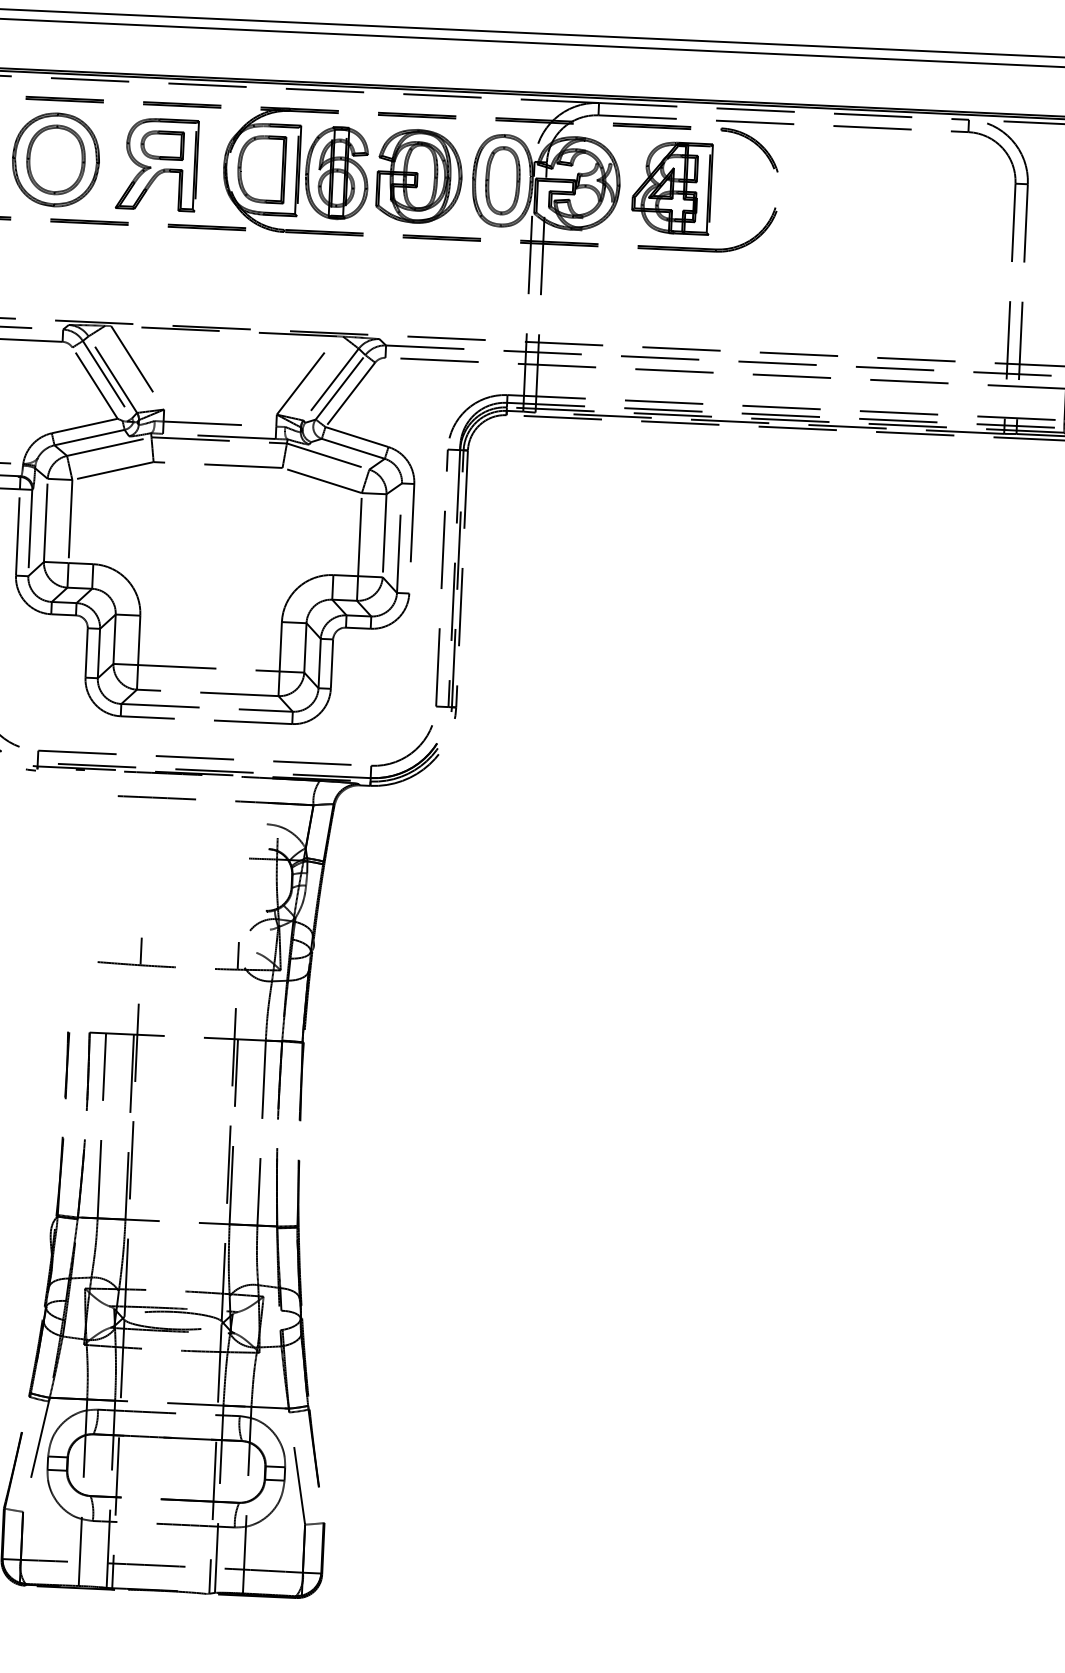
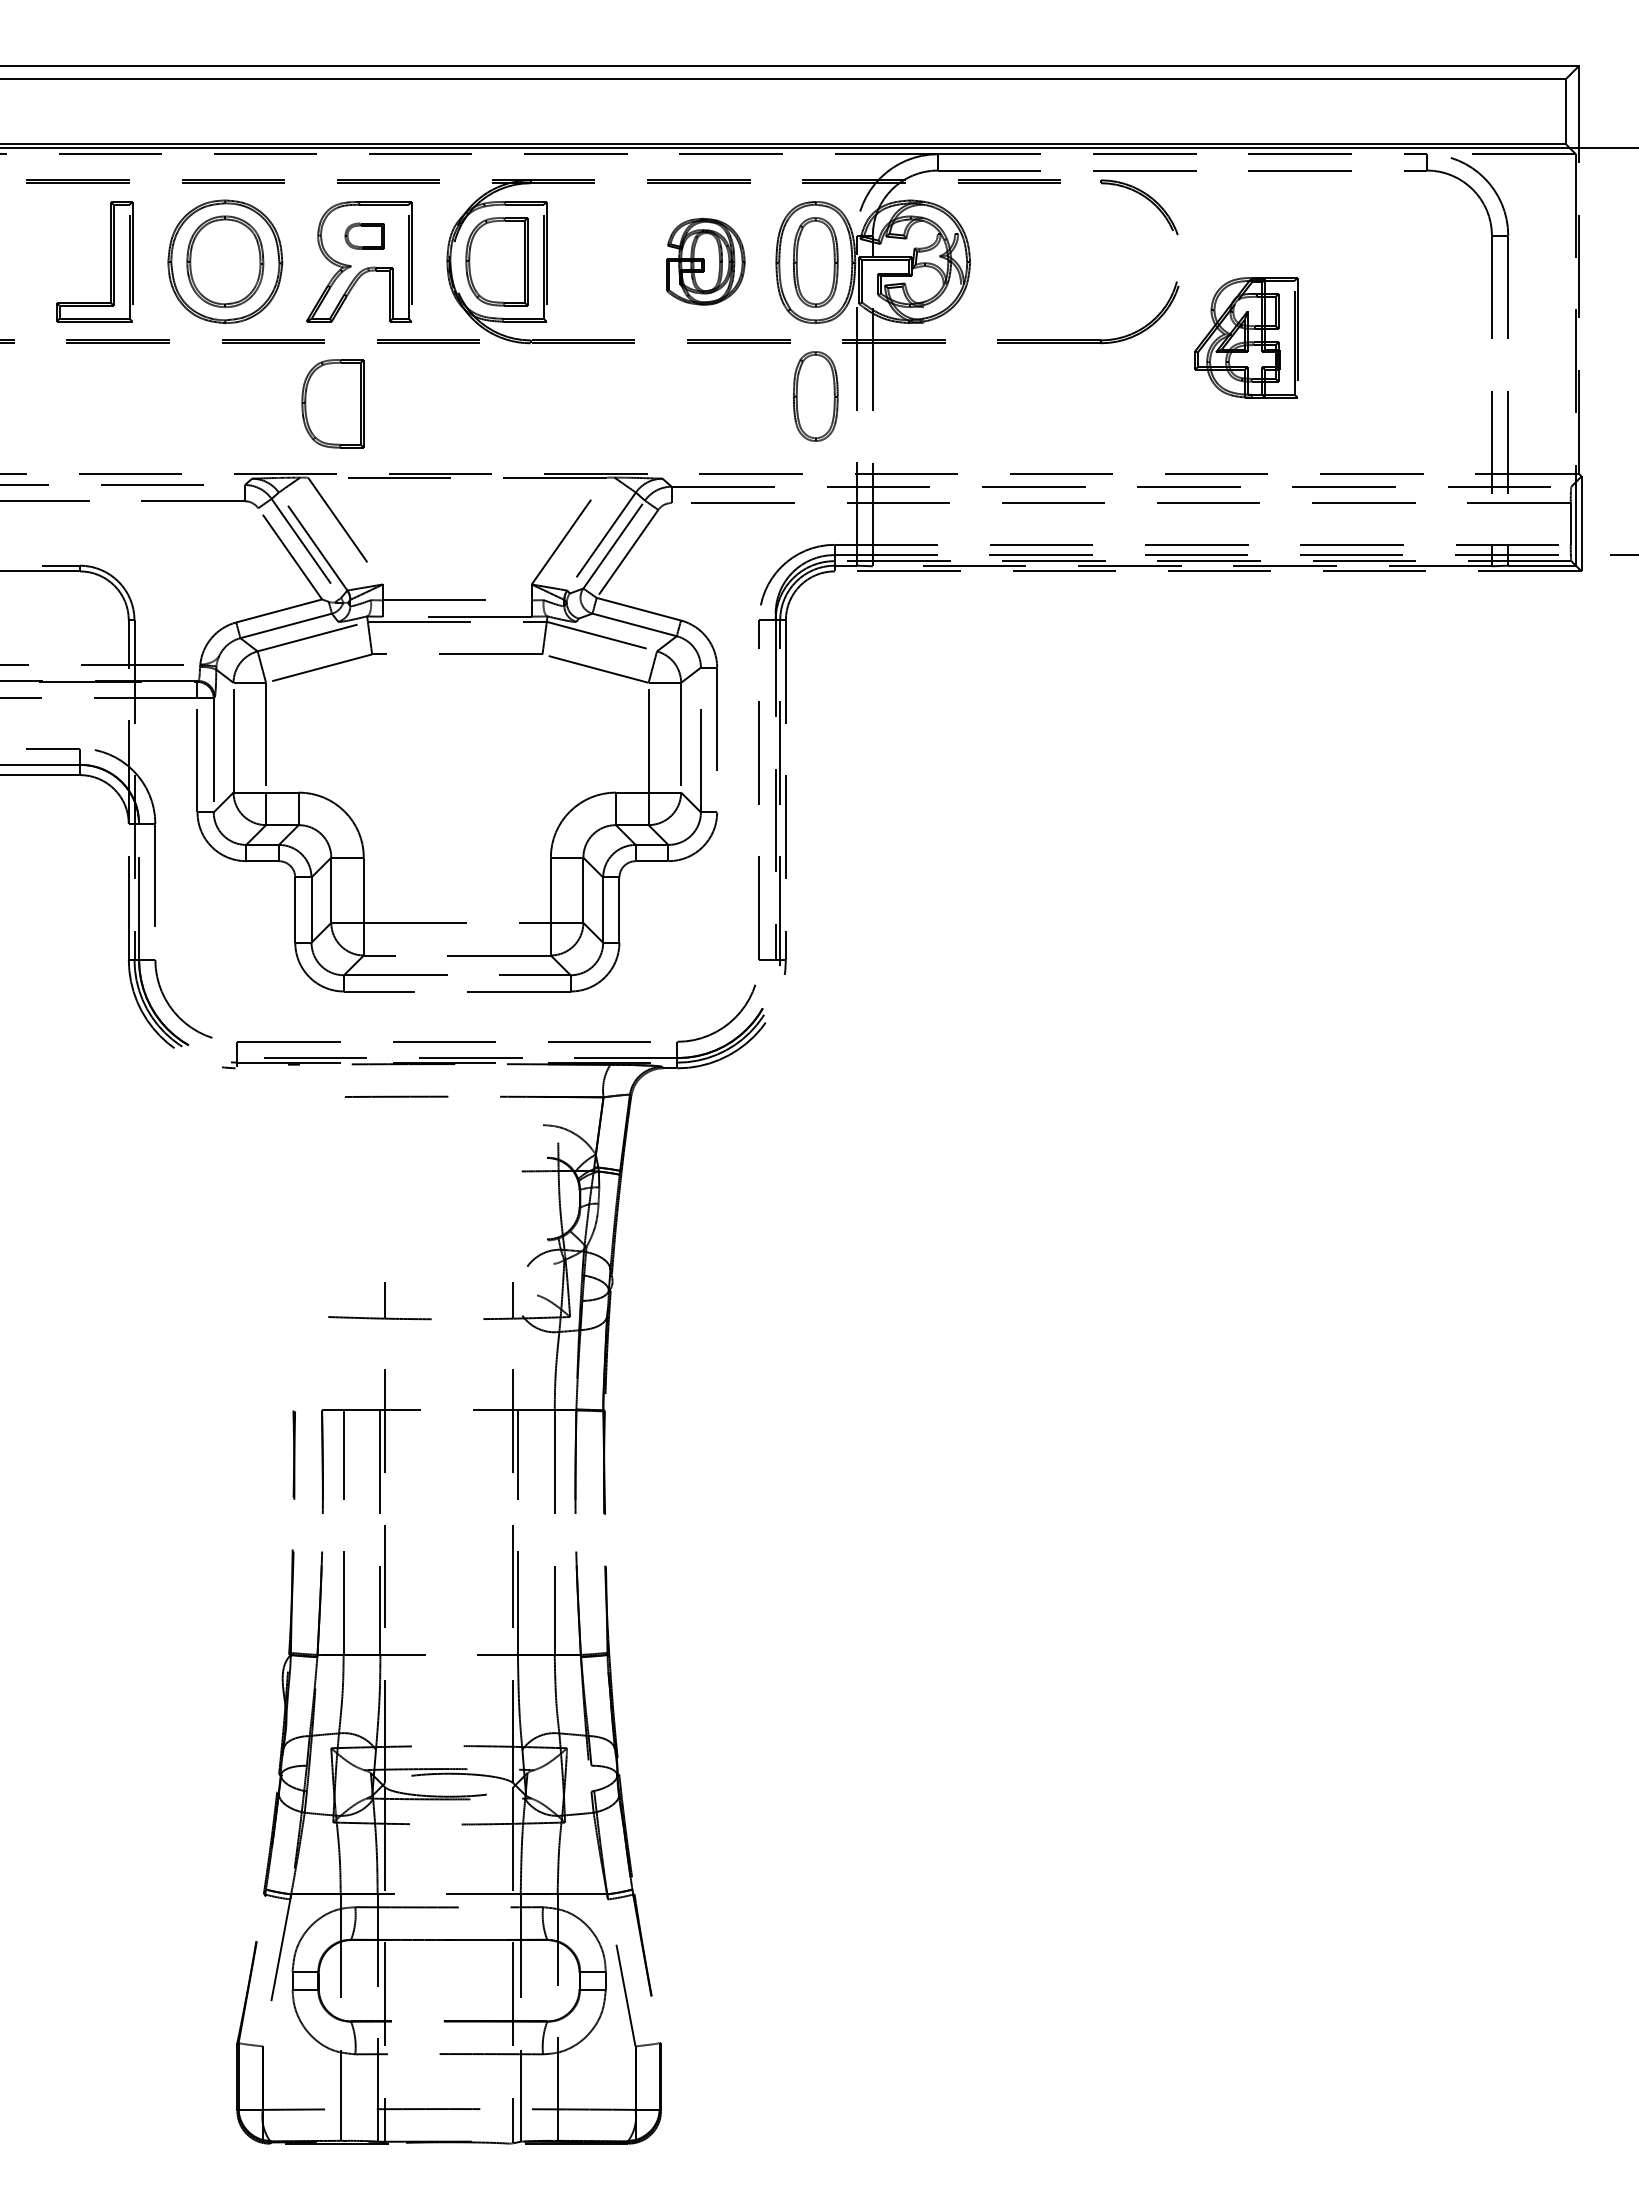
part: (162, 145) -> (364, 236), size x0.7
part: (336, 173) -> (596, 262), removed
part: (419, 176) -> (705, 261), size x0.7
part: (672, 187) -> (1246, 337), moved
part: (132, 270) -> (332, 403), added
part: (498, 282) -> (815, 396), added

